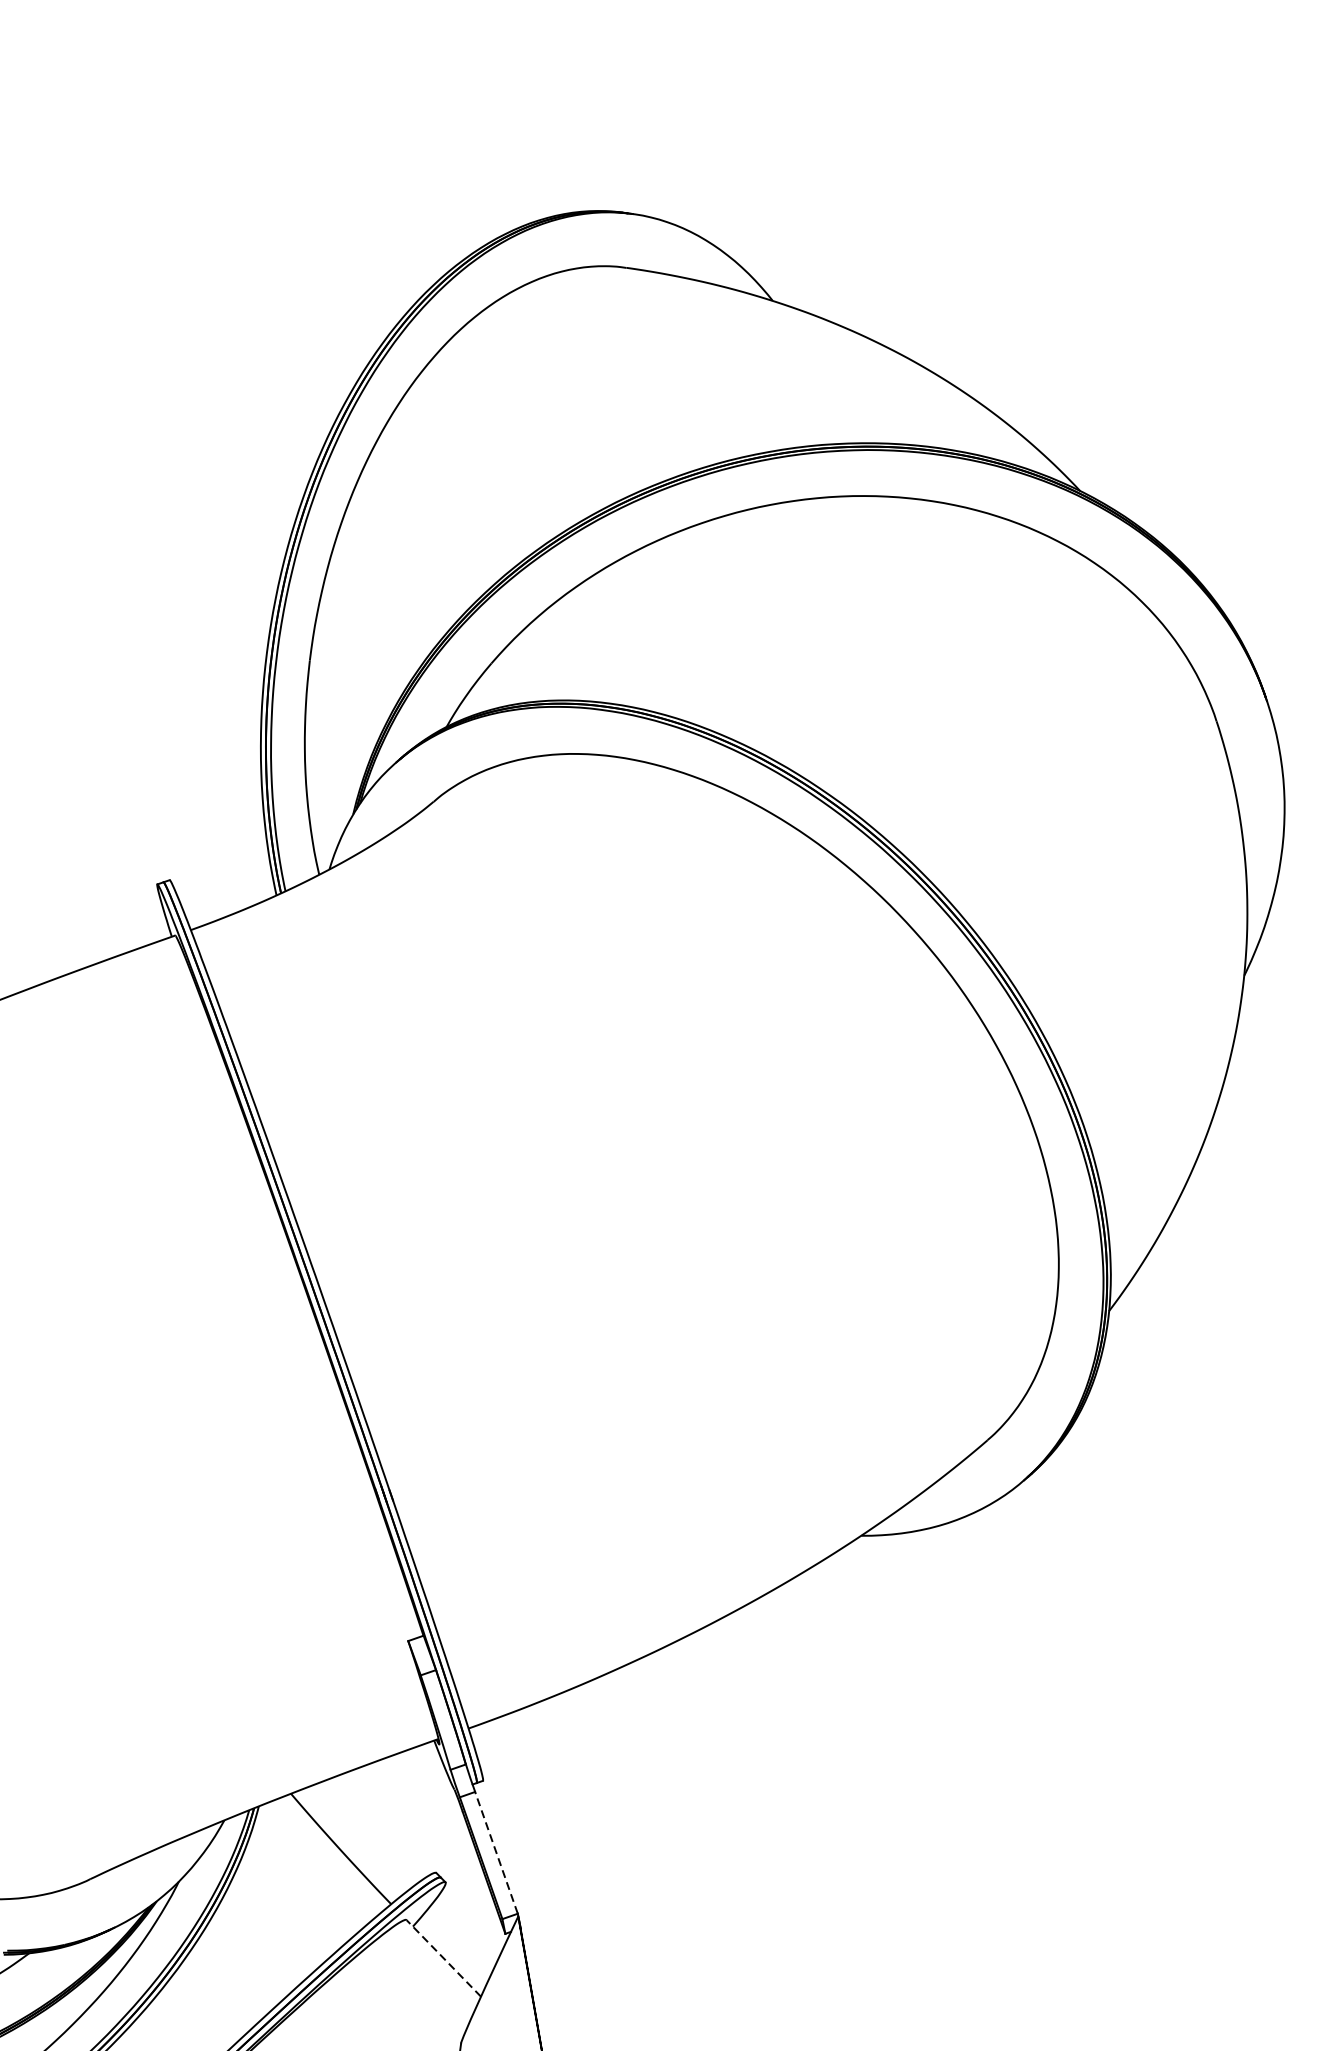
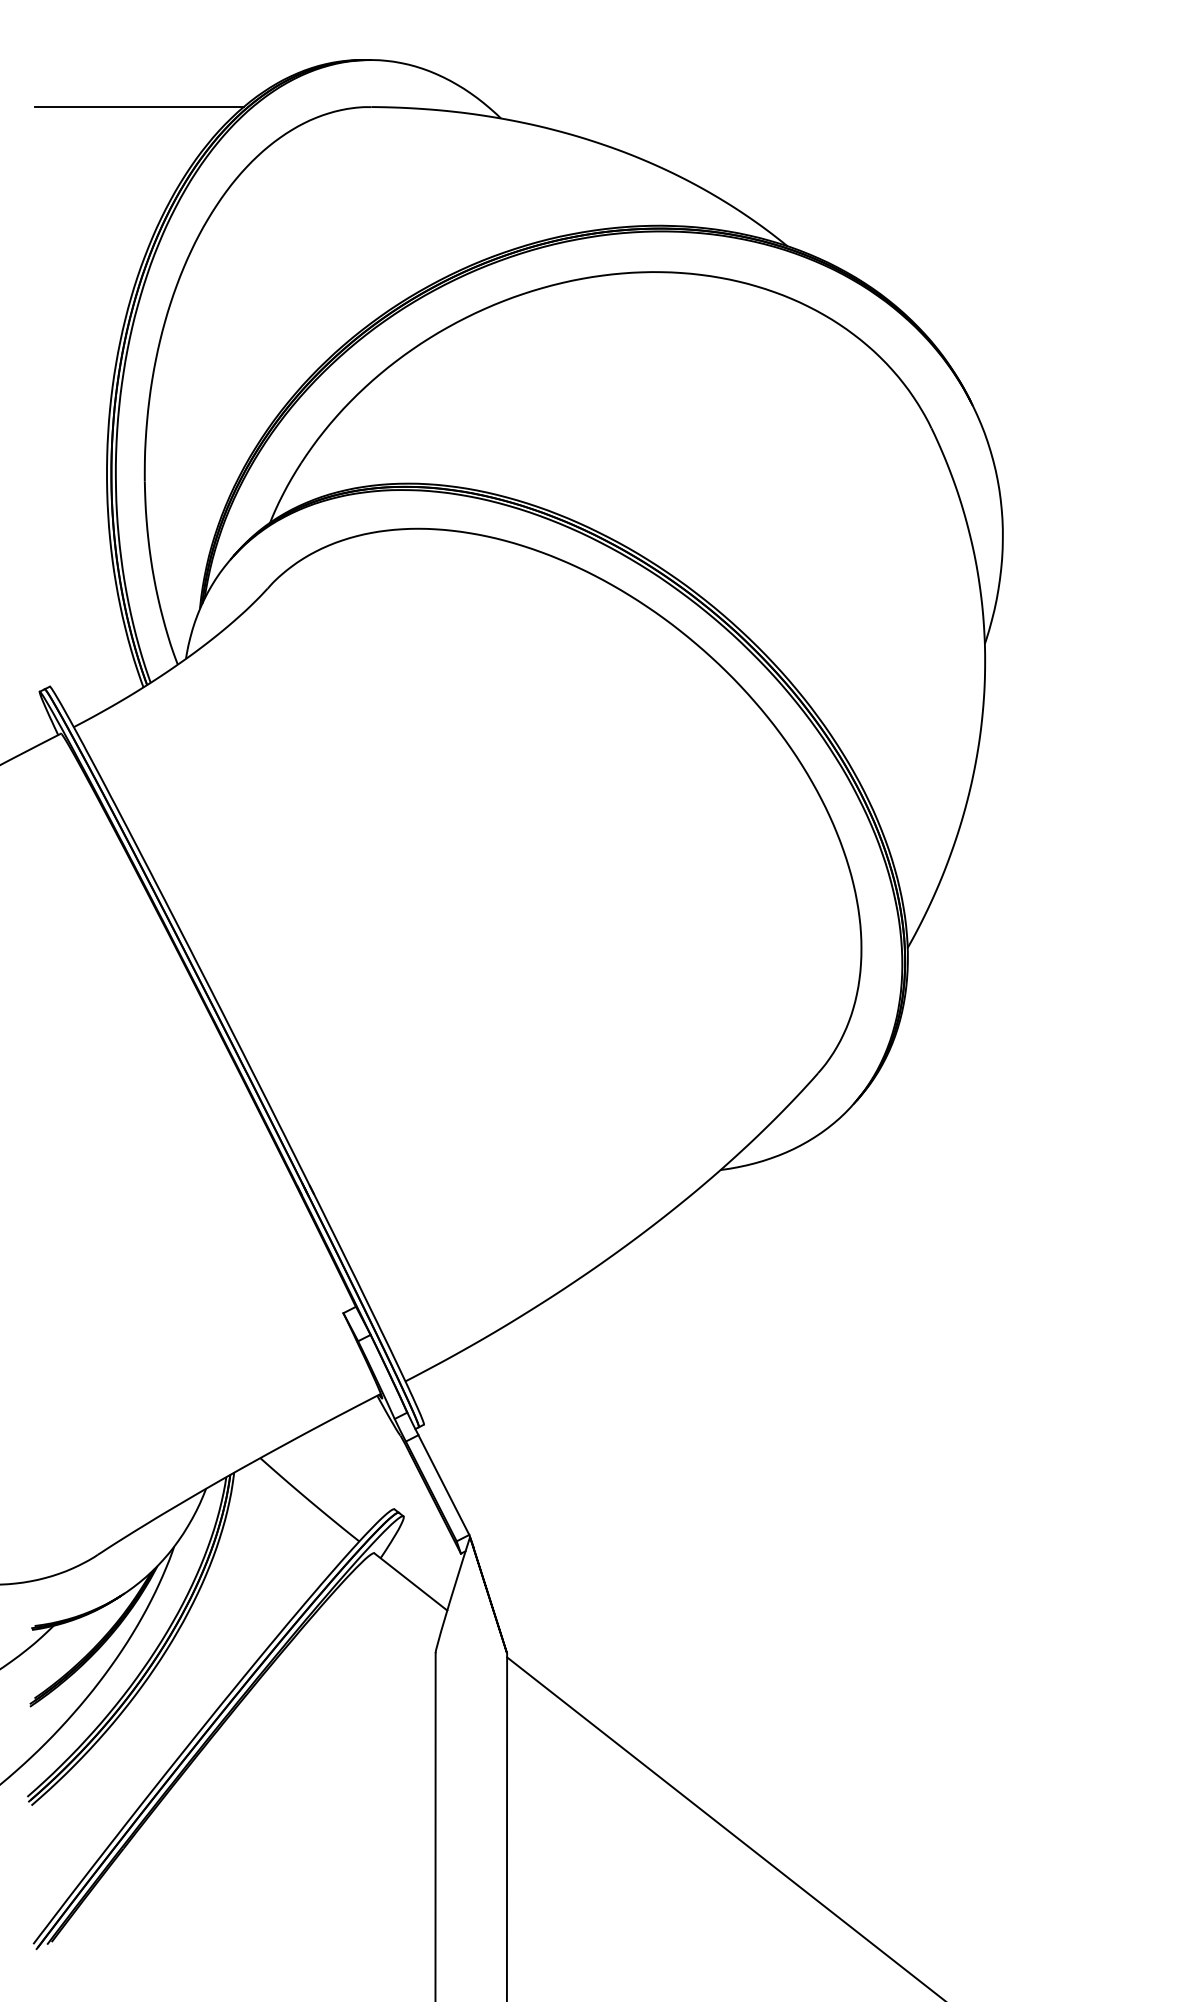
line: (361, 232) -> (139, 107), added
line: (495, 1853) -> (443, 1485), dashed -> solid
line: (443, 1957) -> (410, 1581), dashed -> solid

